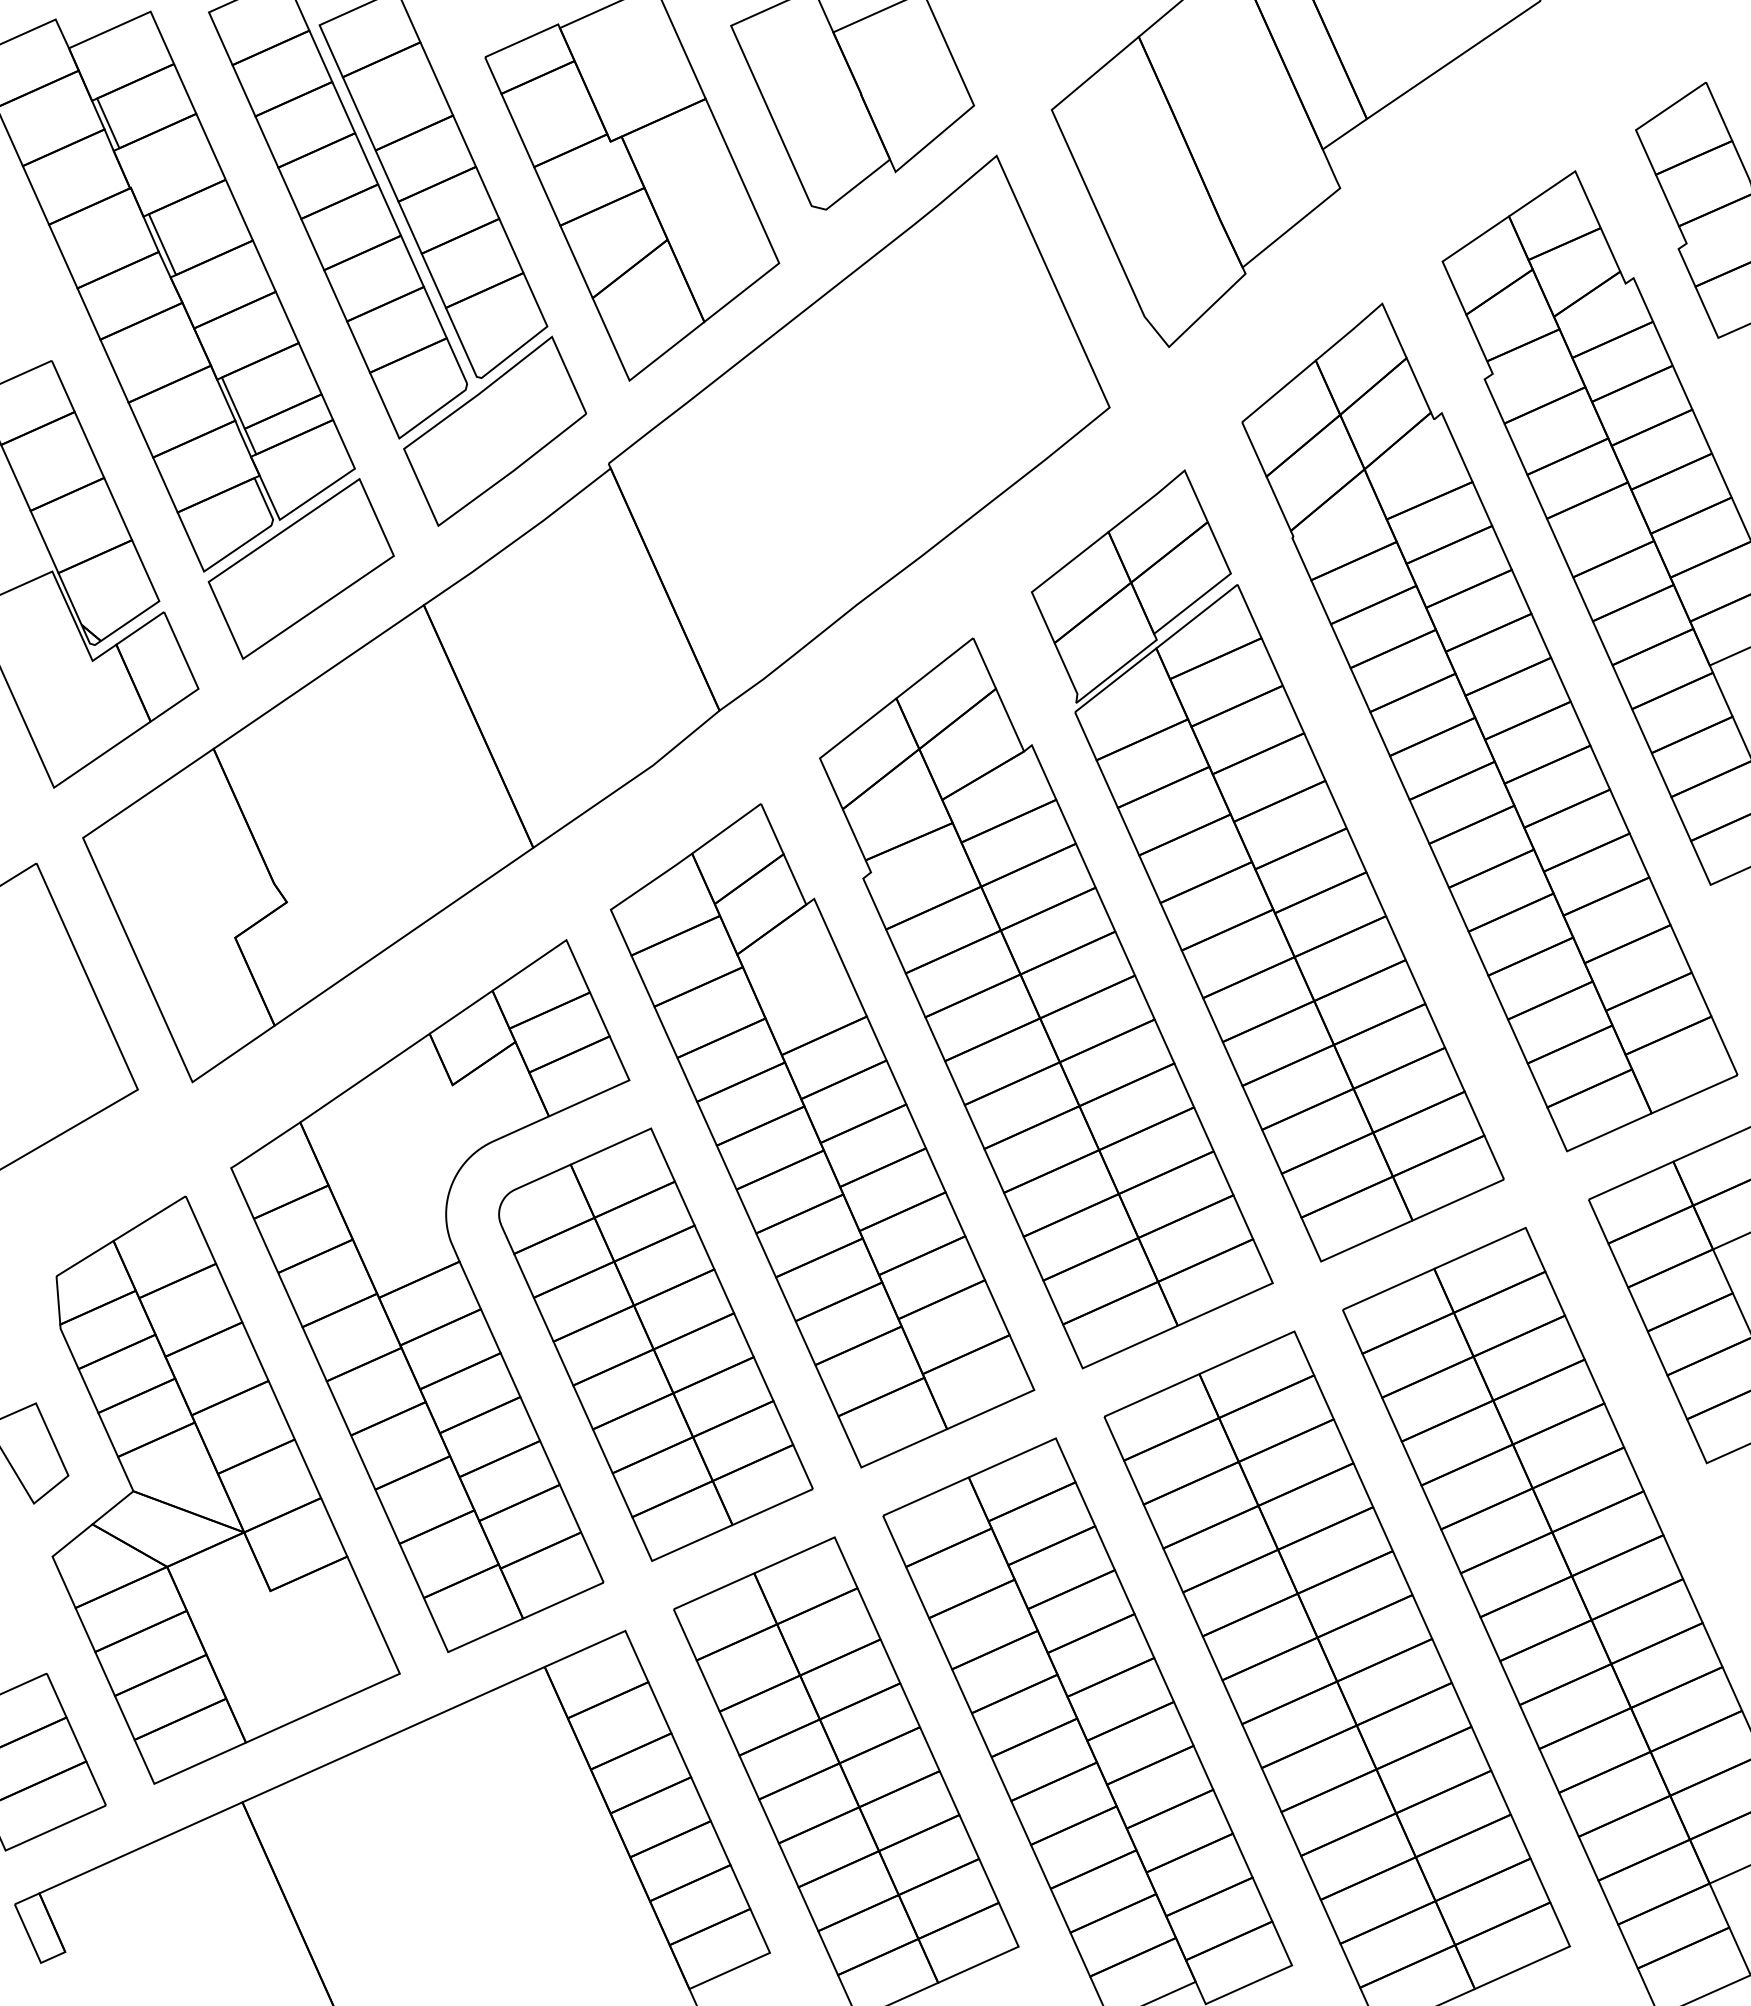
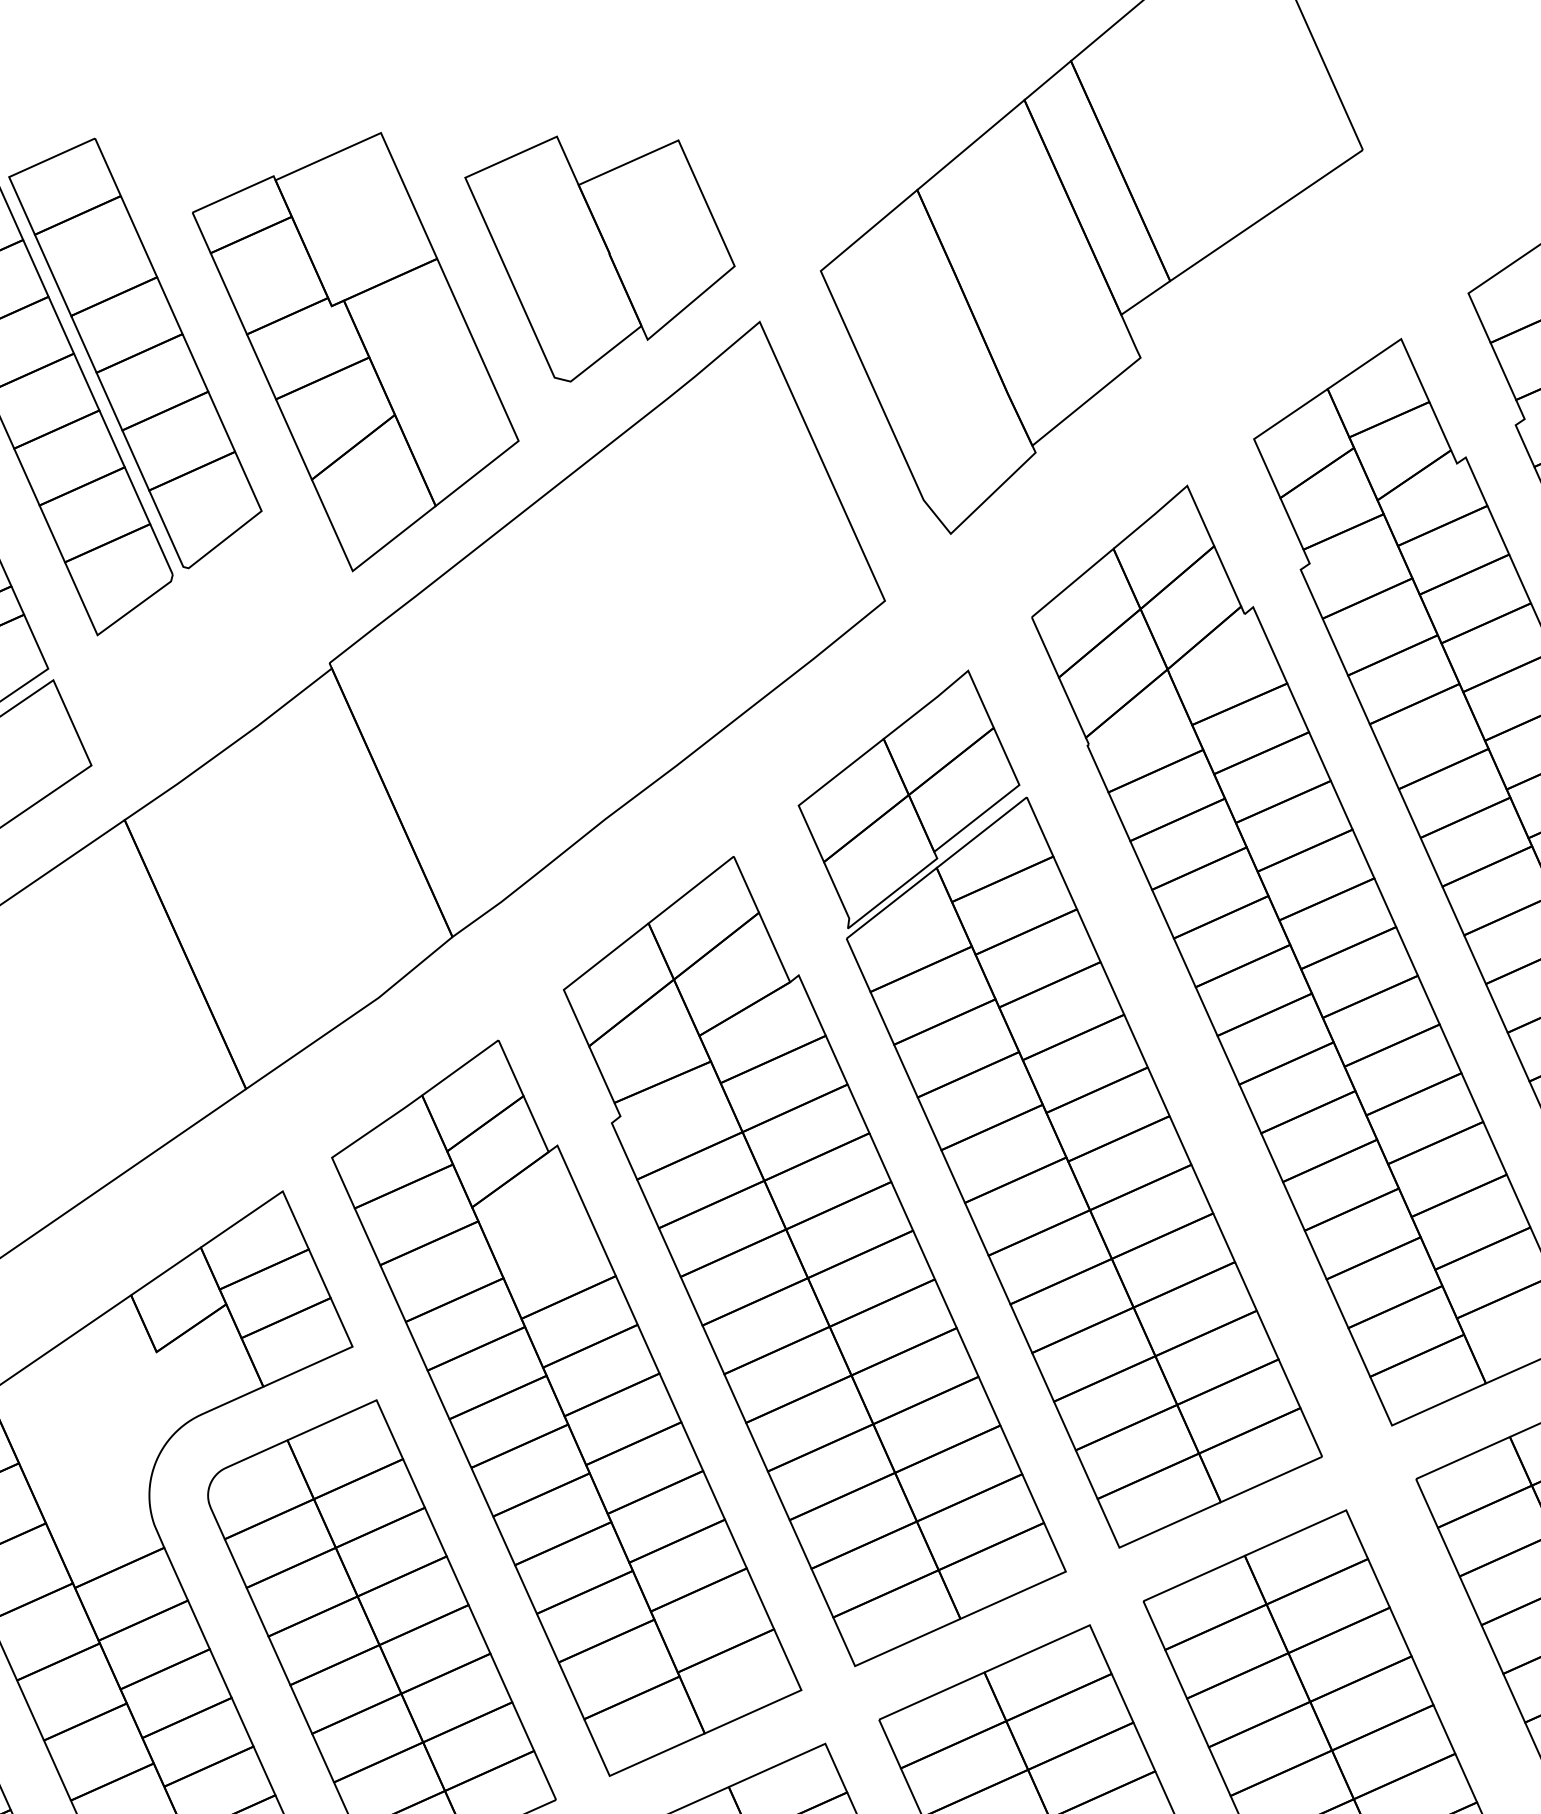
part: (494, 430) -> (203, 626), removed

